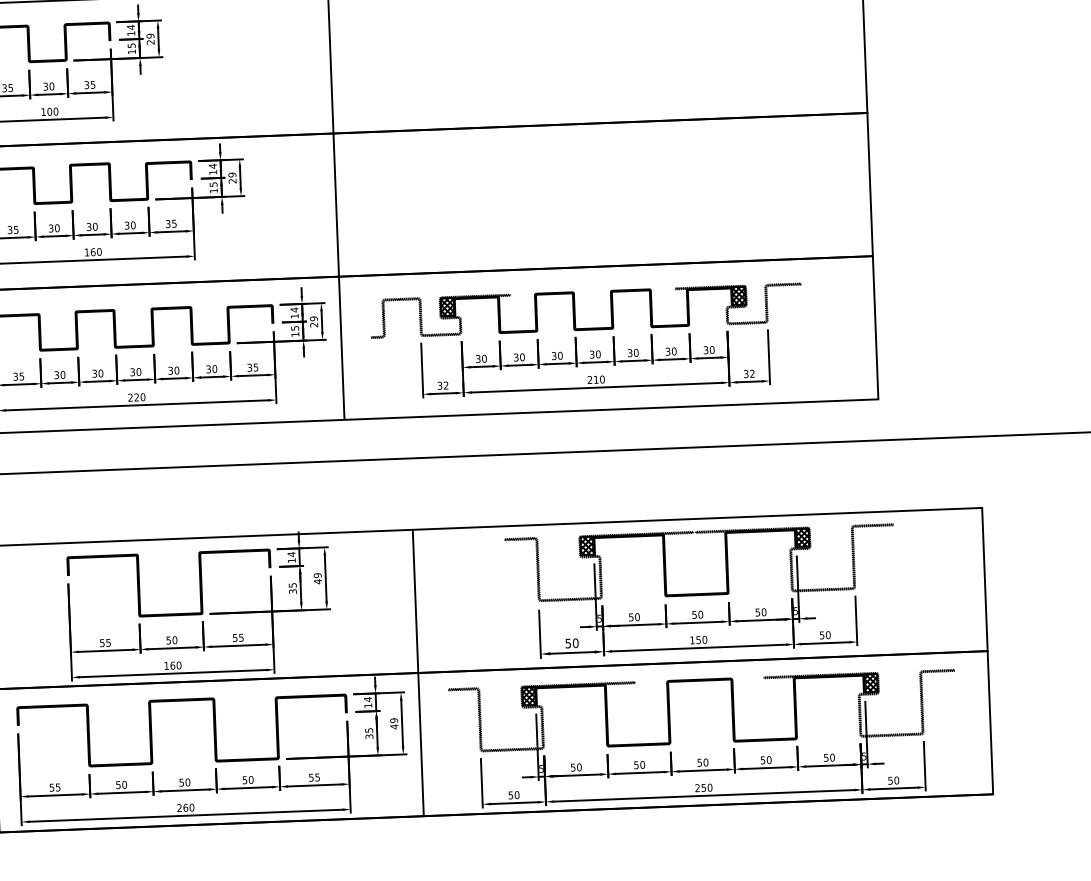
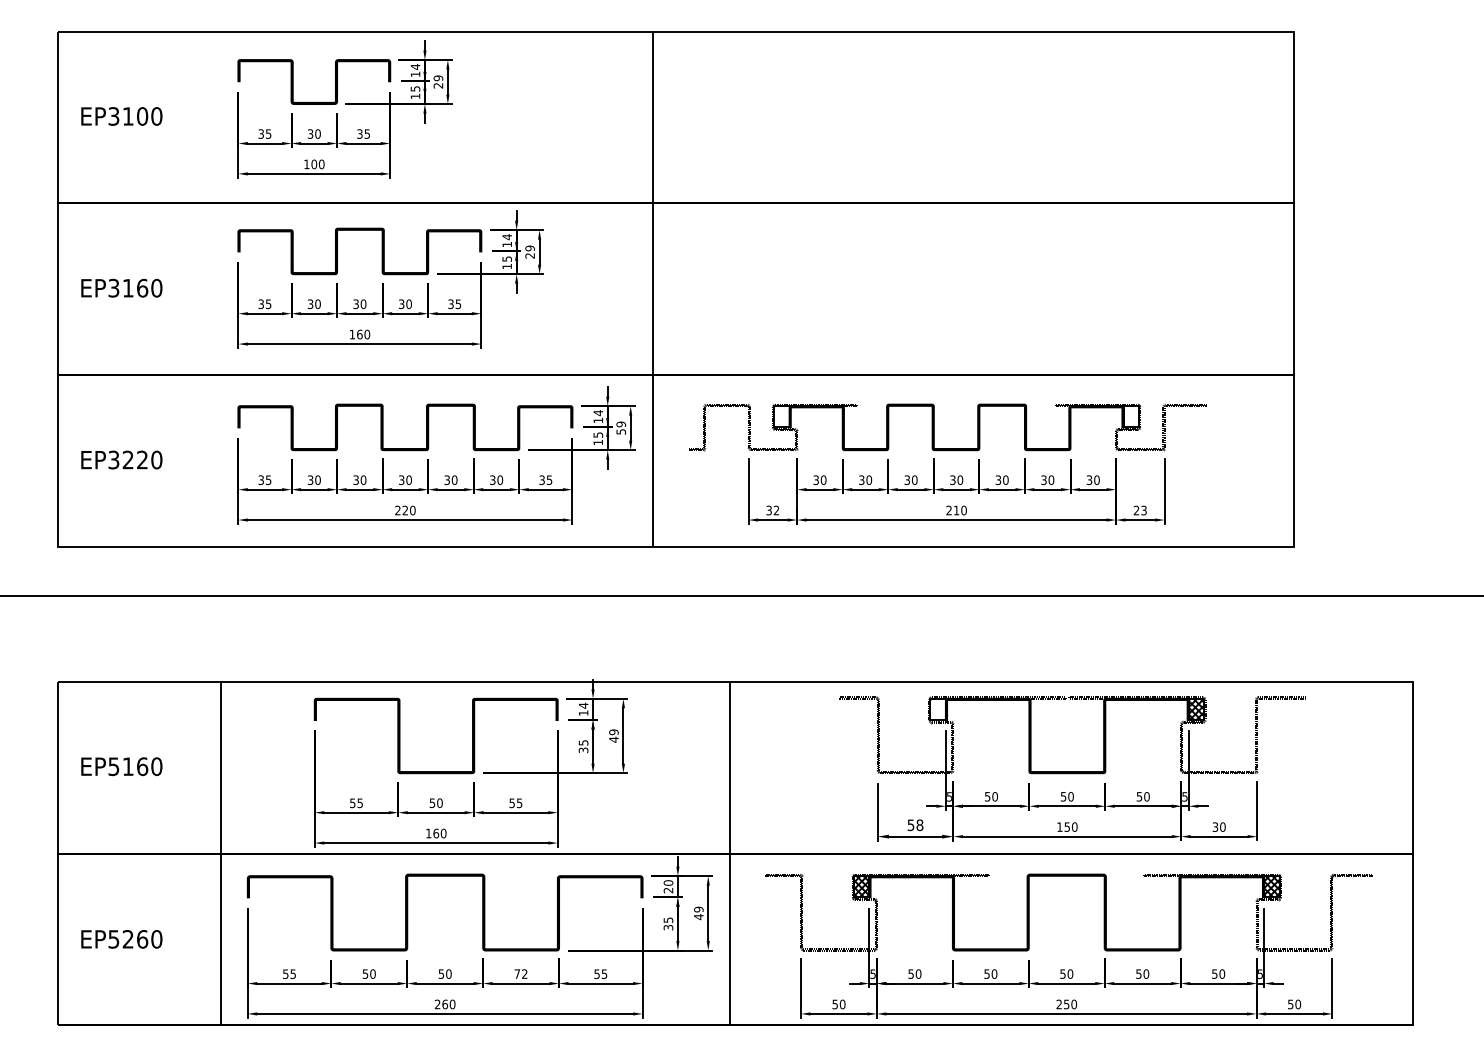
hatch: (738, 295) -> (1131, 416), removed
hatch: (447, 307) -> (781, 416), removed
text: (314, 324) -> (621, 431), 29 -> 59
text: (748, 373) -> (1139, 510), 32 -> 23
hatch: (586, 546) -> (937, 709), removed
text: (822, 634) -> (1215, 826), 50 -> 30
text: (575, 642) -> (919, 824), 50 -> 58
text: (368, 702) -> (668, 886), 14 -> 20
text: (247, 779) -> (520, 973), 50 -> 72

